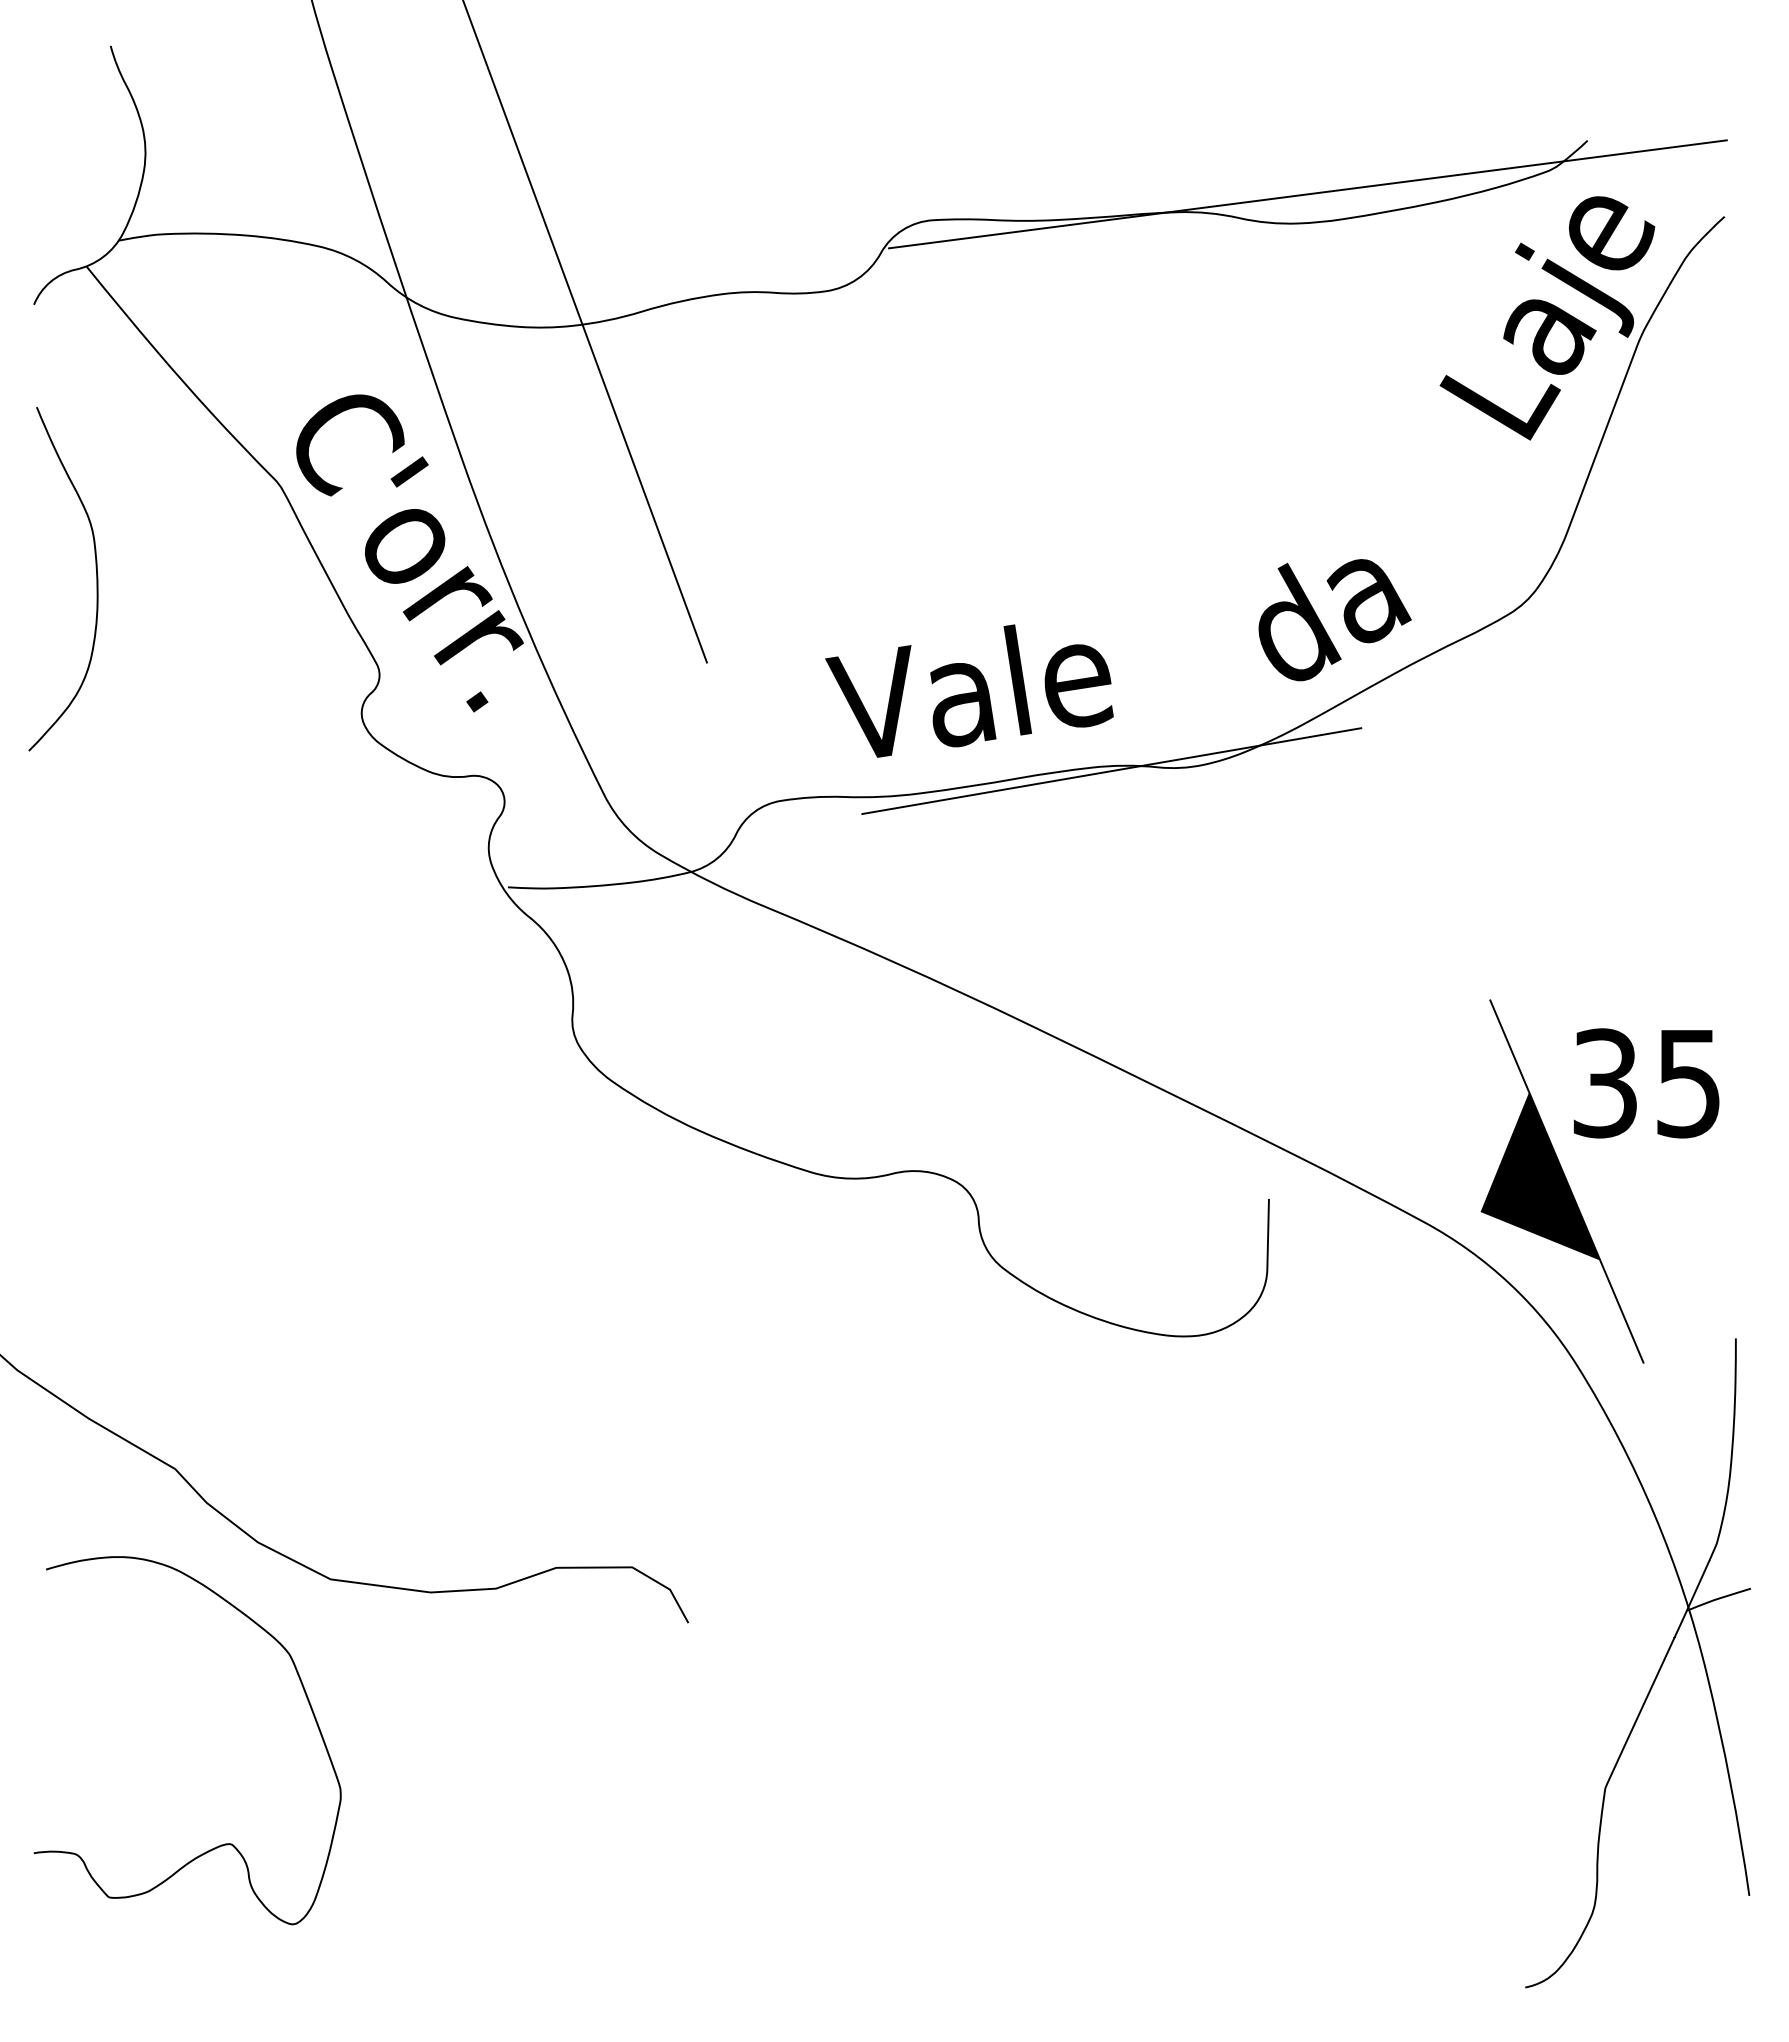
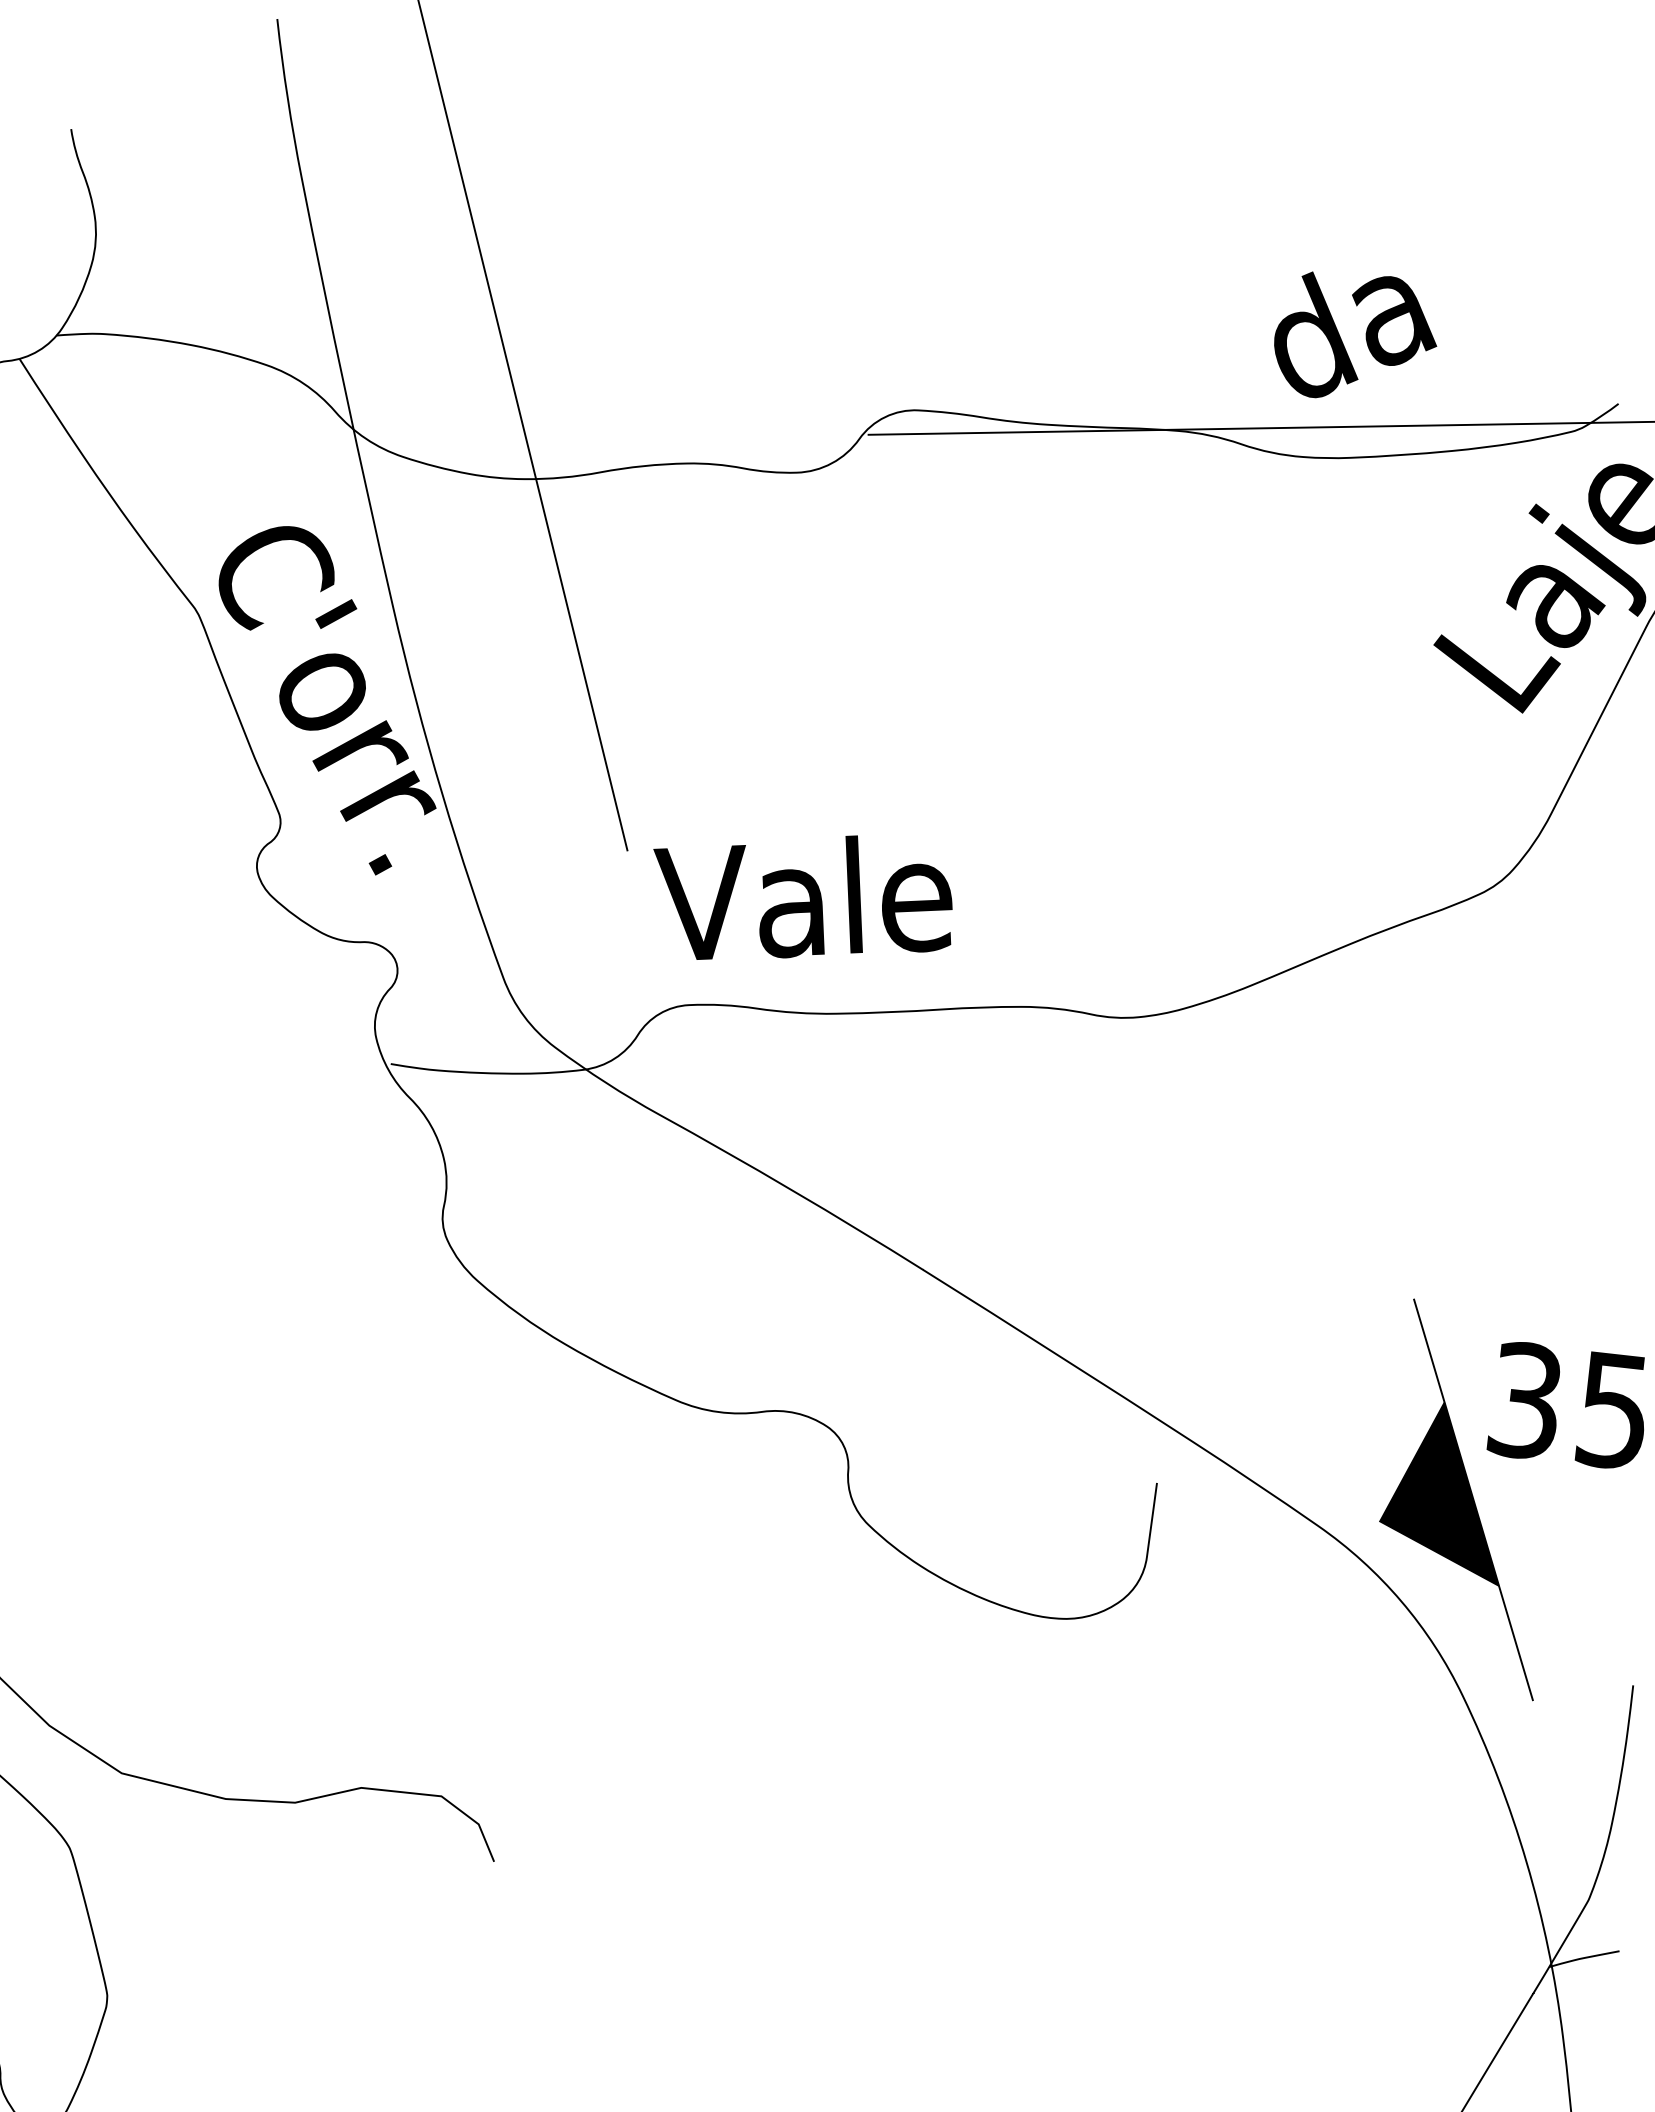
text: (1334, 620) -> (1355, 337), moved
text: (969, 690) -> (801, 899), moved
line: (1111, 771) -> (1041, 1013), removed

